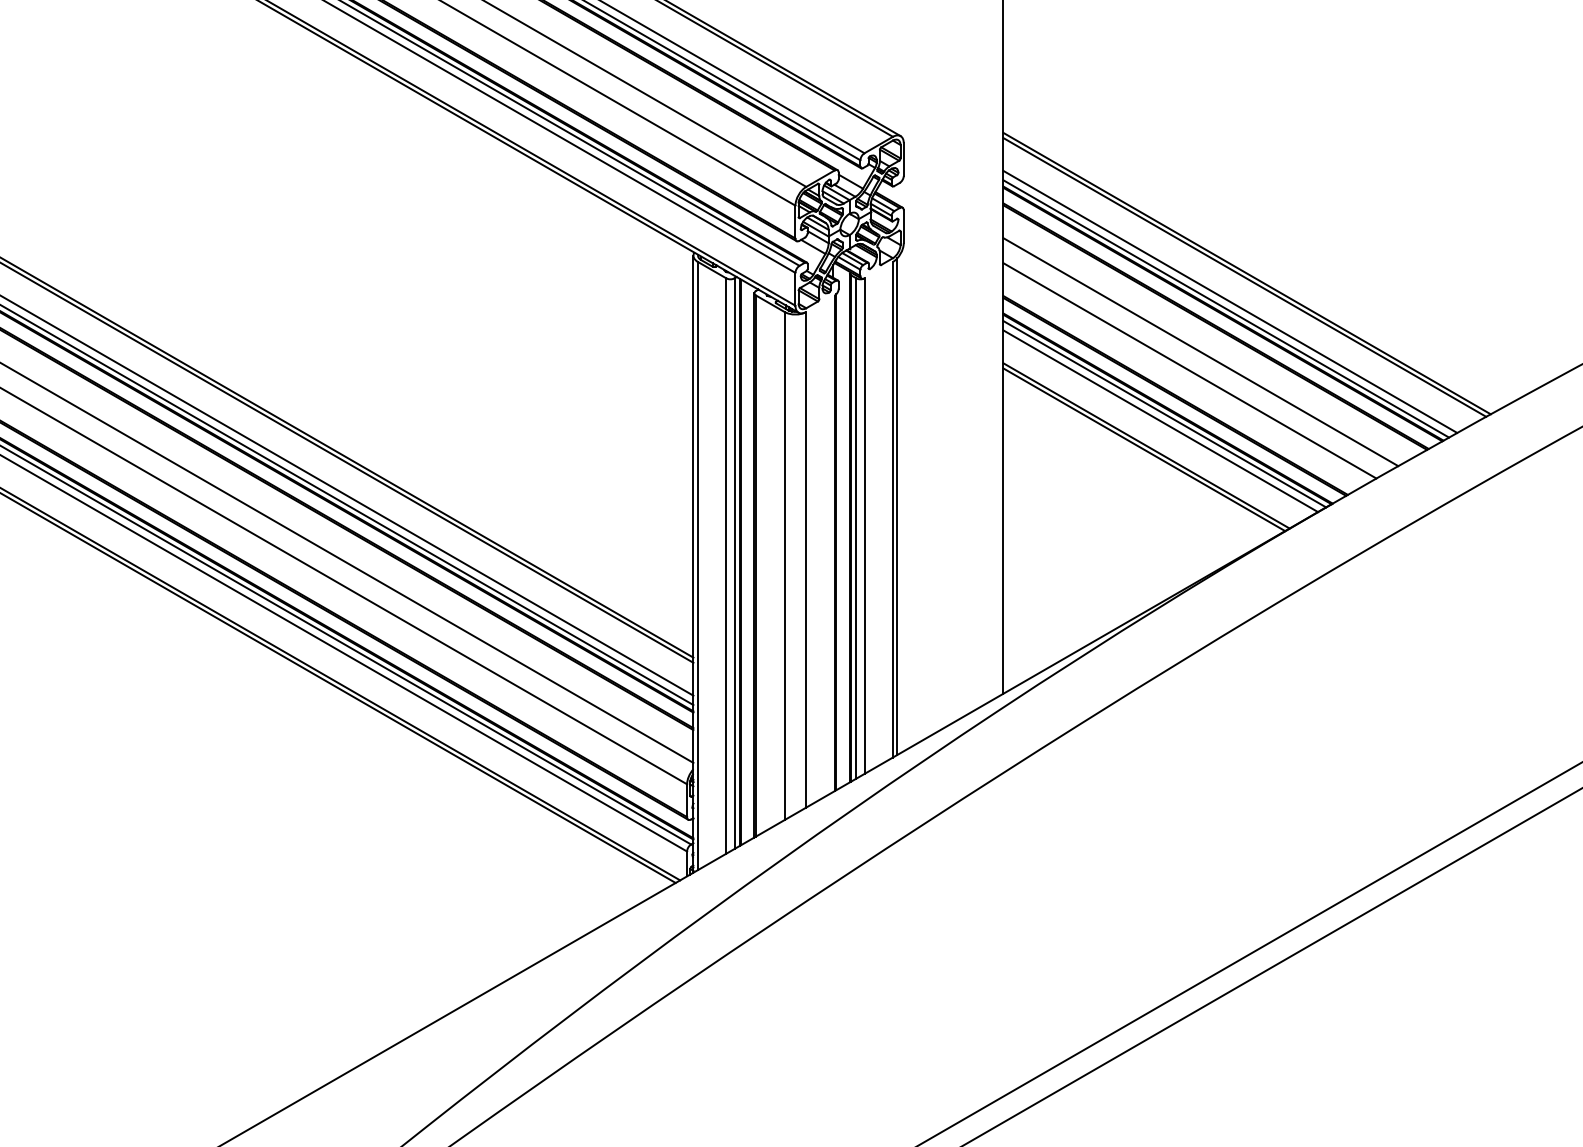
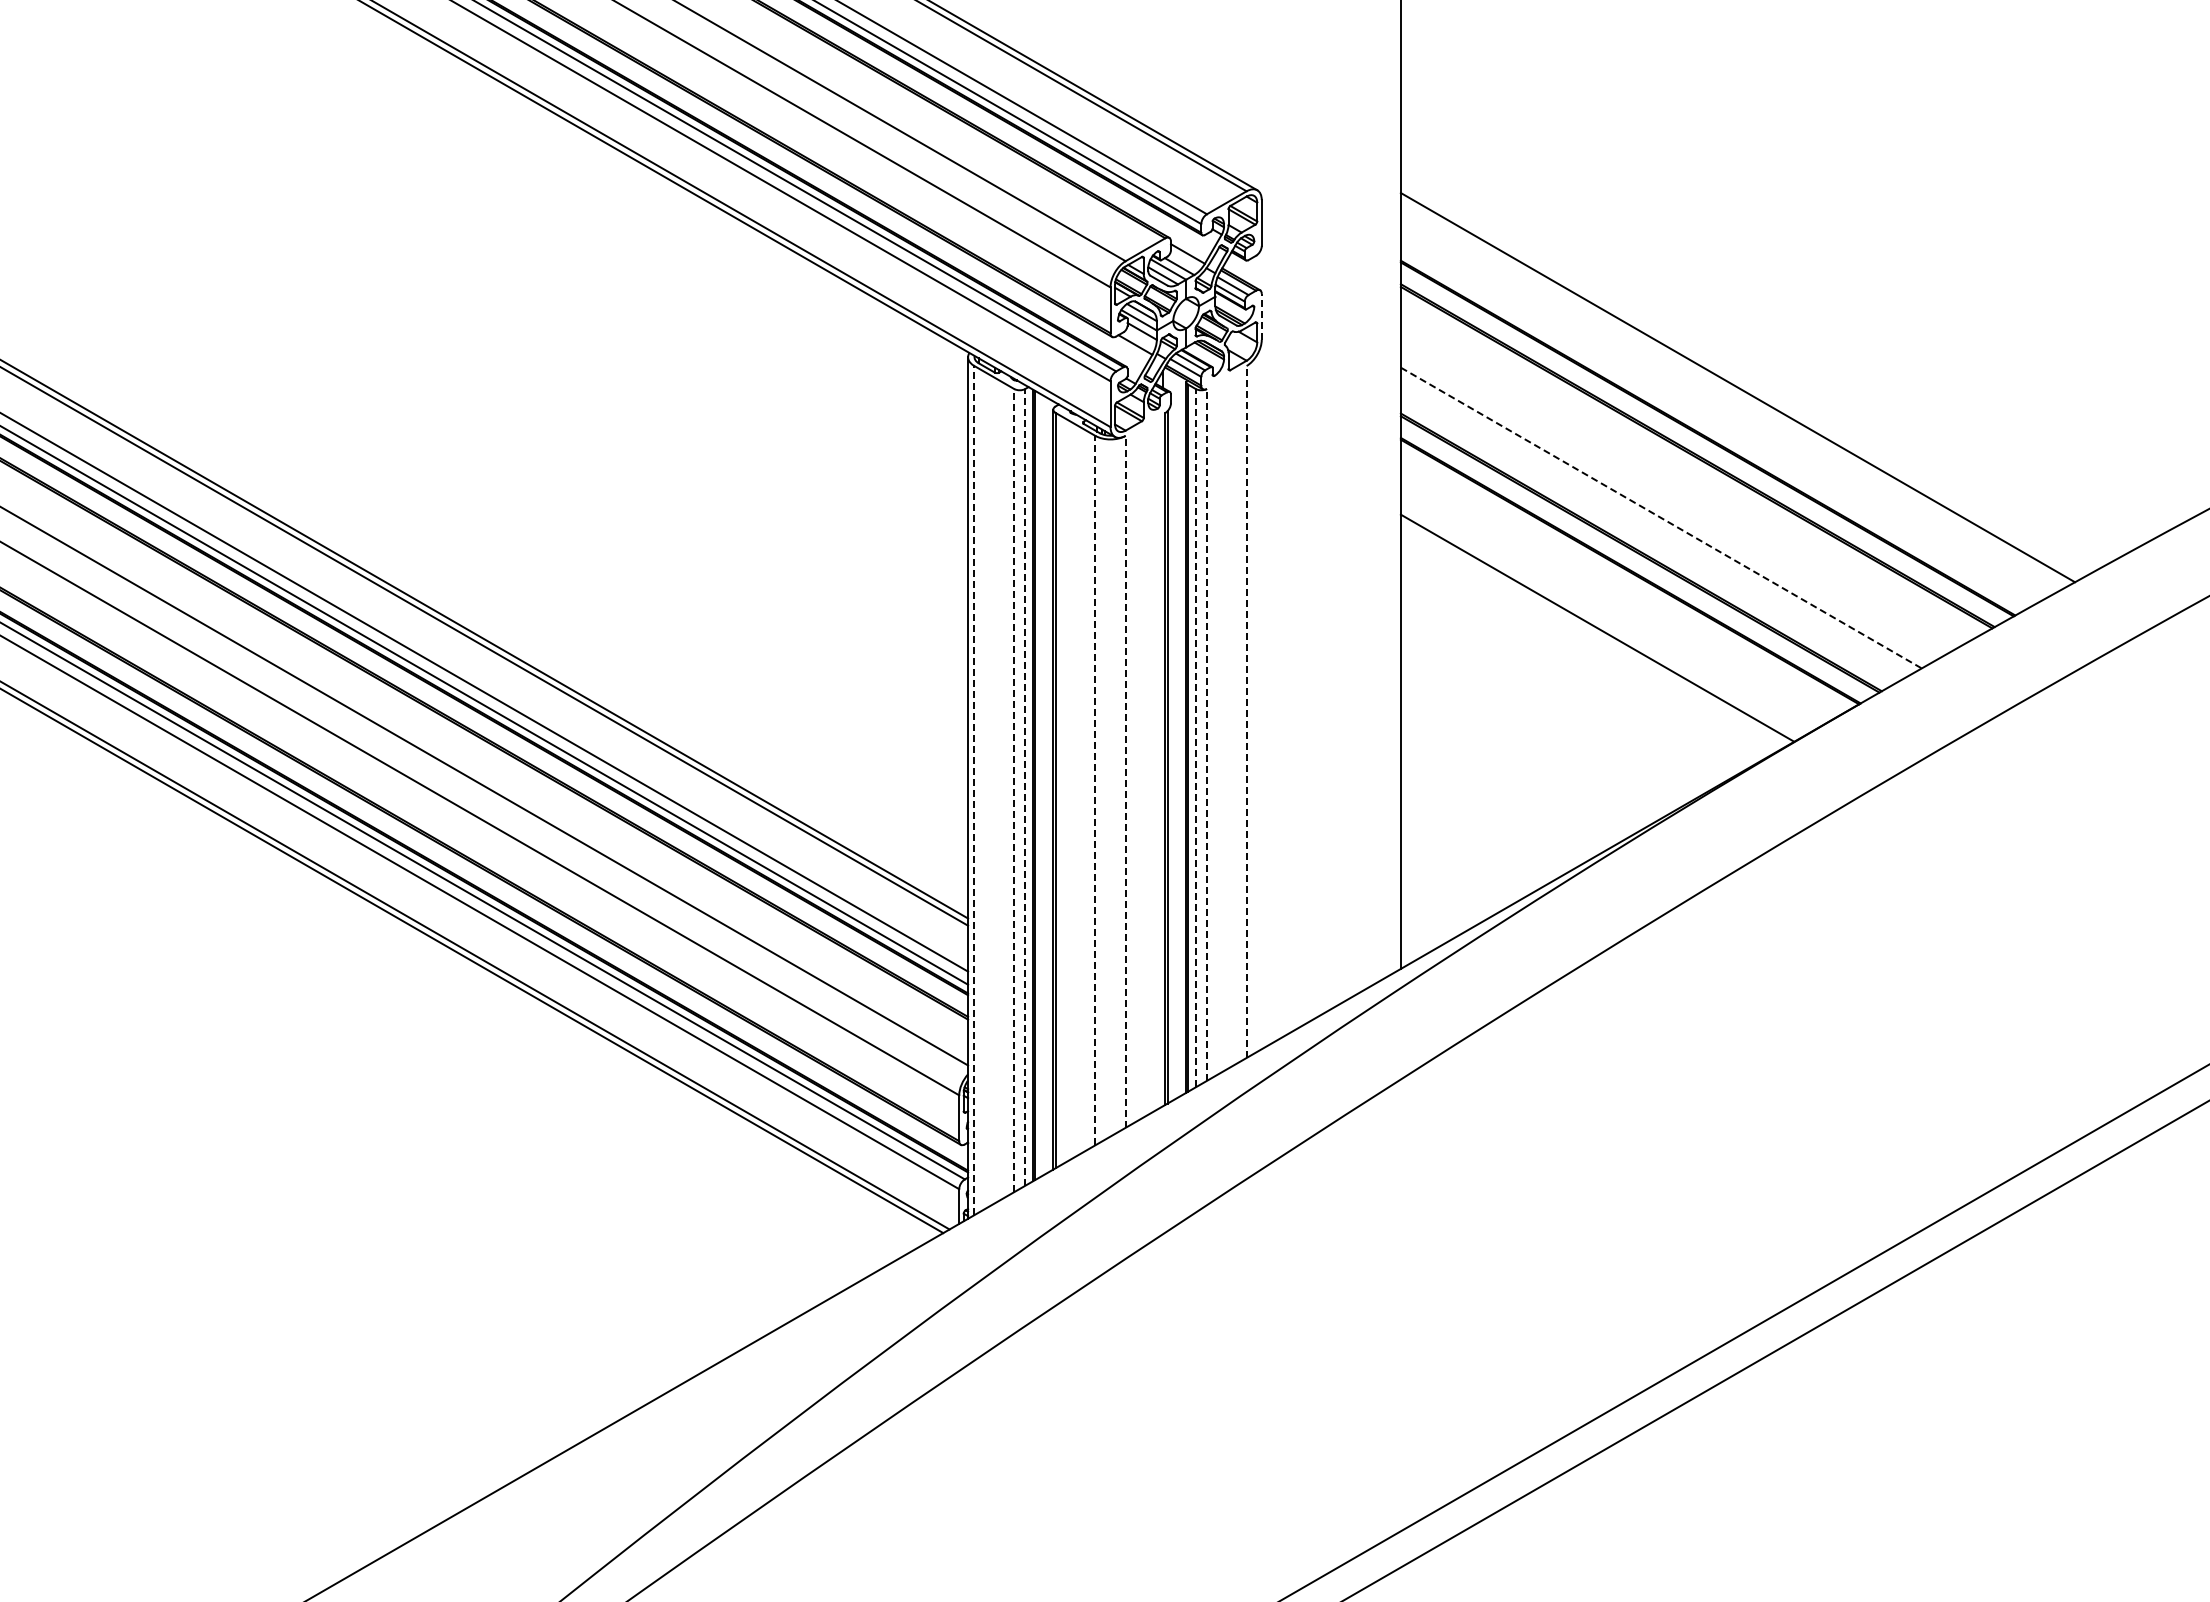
line: (903, 226) -> (1261, 316), solid -> dashed
line: (1246, 273) -> (1740, 381), removed
line: (1230, 301) -> (1717, 421), removed
line: (1225, 308) -> (1711, 431), removed
line: (1200, 351) -> (1676, 491), removed
line: (1190, 371) -> (1661, 518), solid -> dashed
line: (1164, 414) -> (1625, 578), removed
line: (1160, 421) -> (1620, 588), removed
line: (1146, 445) -> (1600, 622), removed
line: (897, 506) -> (1252, 707), removed
line: (892, 509) -> (1246, 711), solid -> dashed
line: (864, 525) -> (1206, 734), solid -> dashed
line: (856, 528) -> (1195, 737), solid -> dashed
line: (806, 559) -> (1125, 781), solid -> dashed
line: (734, 563) -> (1025, 786), solid -> dashed
line: (698, 565) -> (974, 790), solid -> dashed
line: (726, 565) -> (1014, 790), solid -> dashed
line: (784, 565) -> (1095, 790), solid -> dashed

